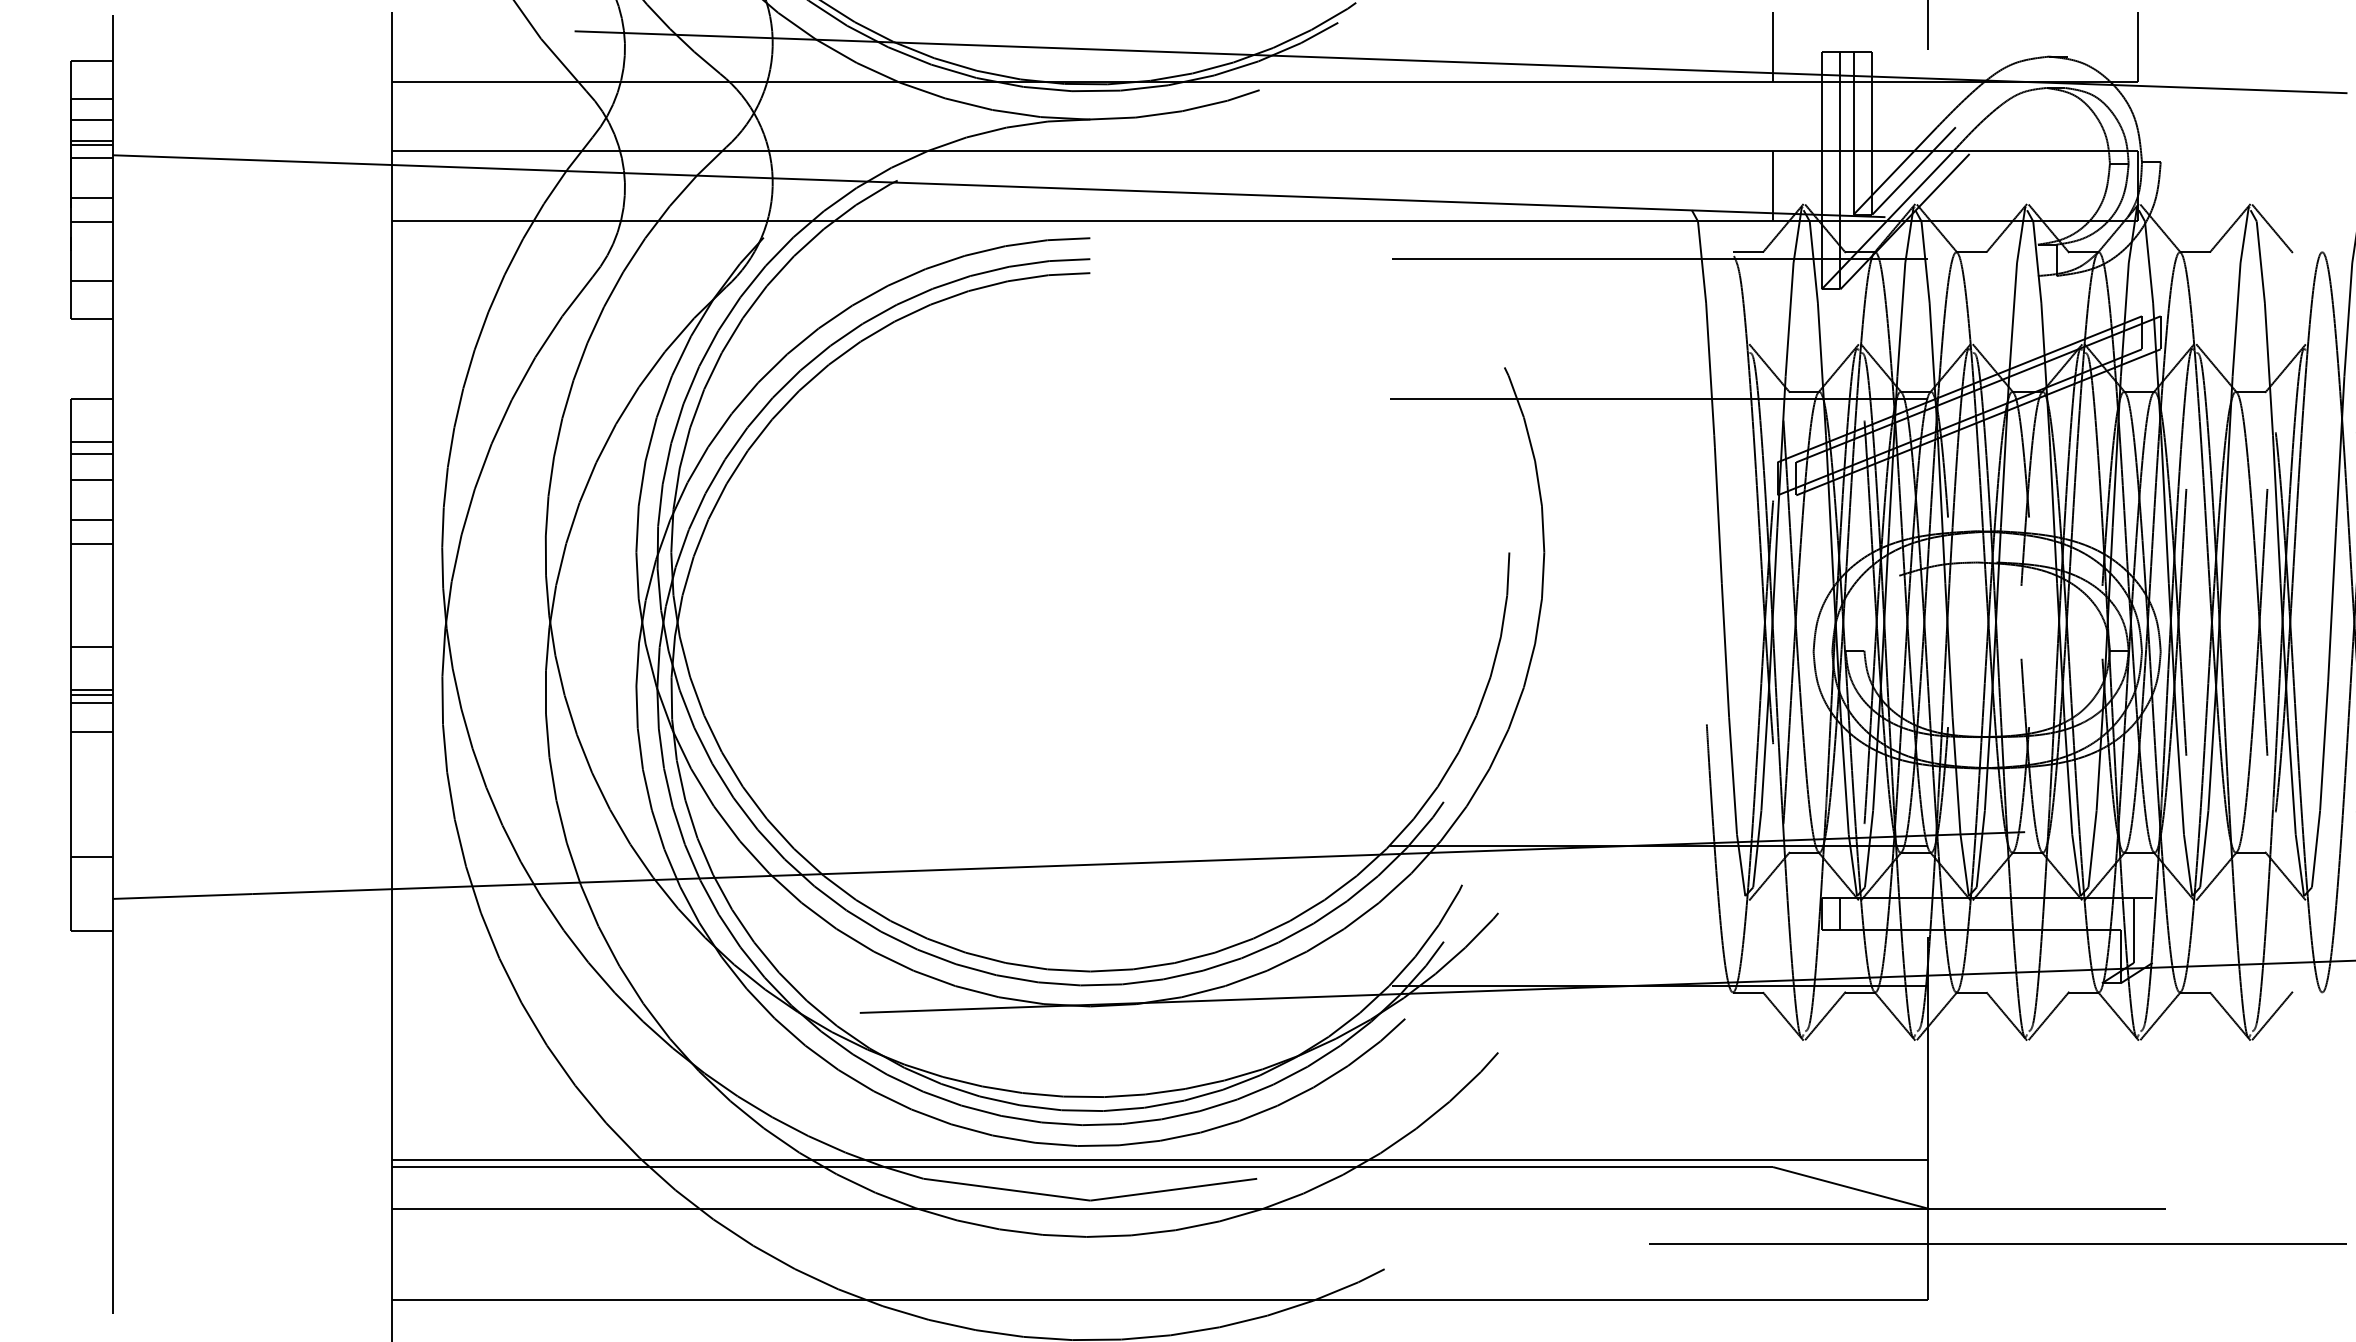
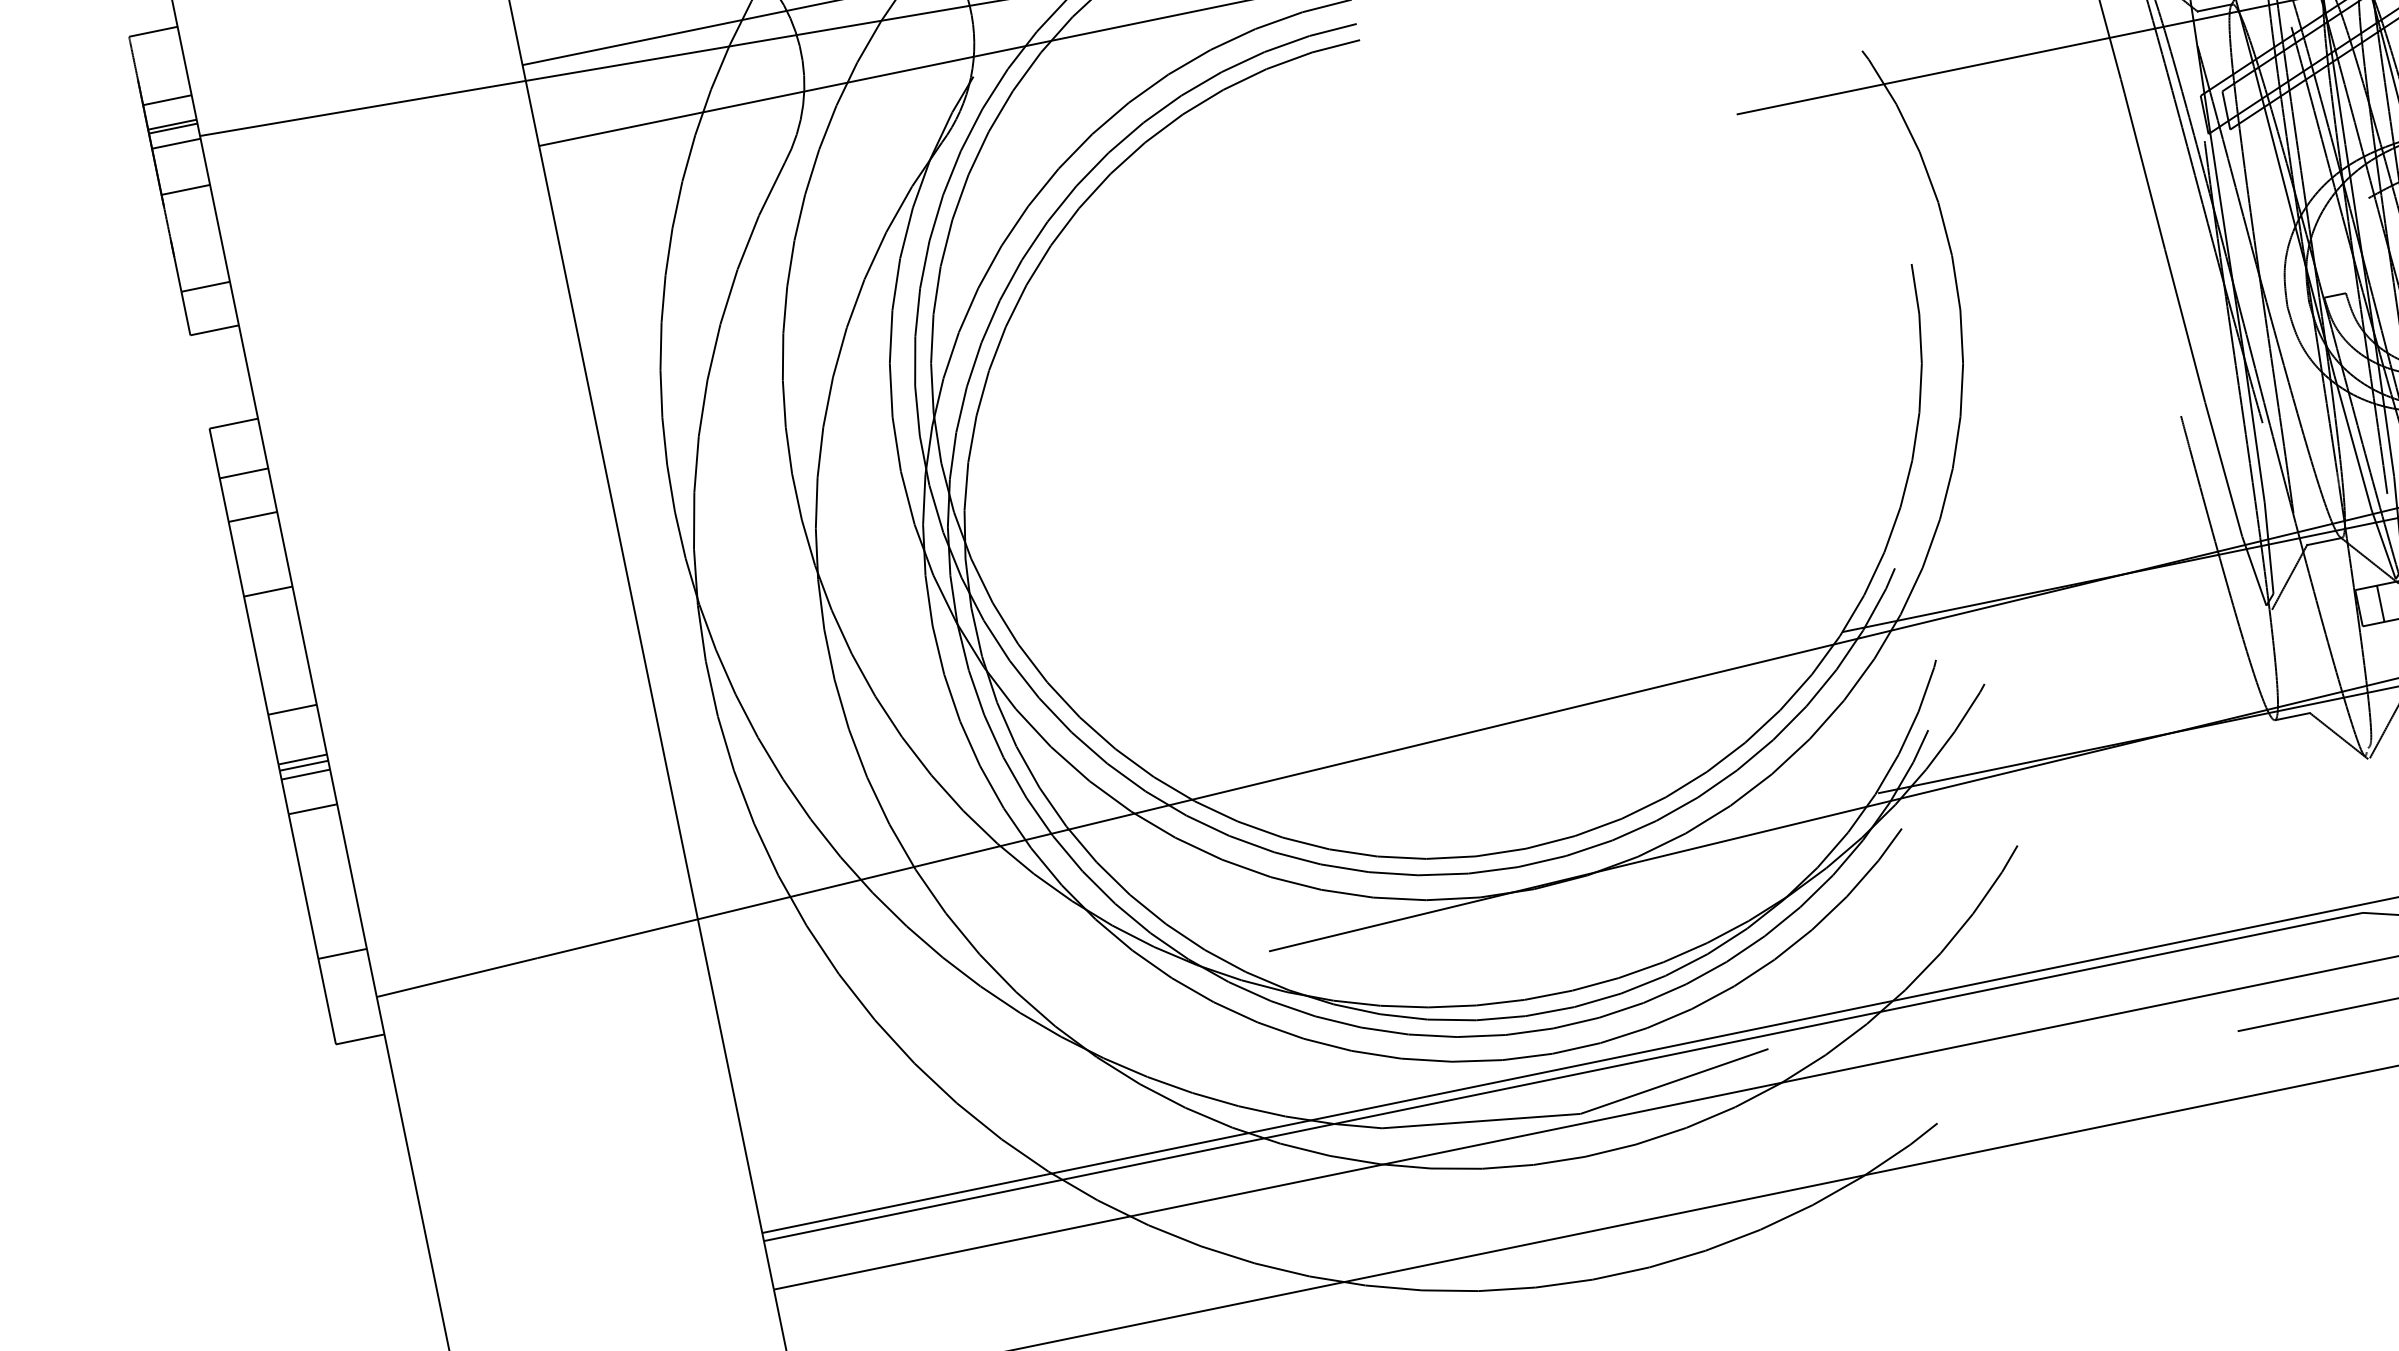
line: (91, 98) -> (162, 75), removed
line: (91, 222) -> (191, 218), removed
line: (91, 454) -> (246, 487), removed
line: (91, 519) -> (262, 562), removed

